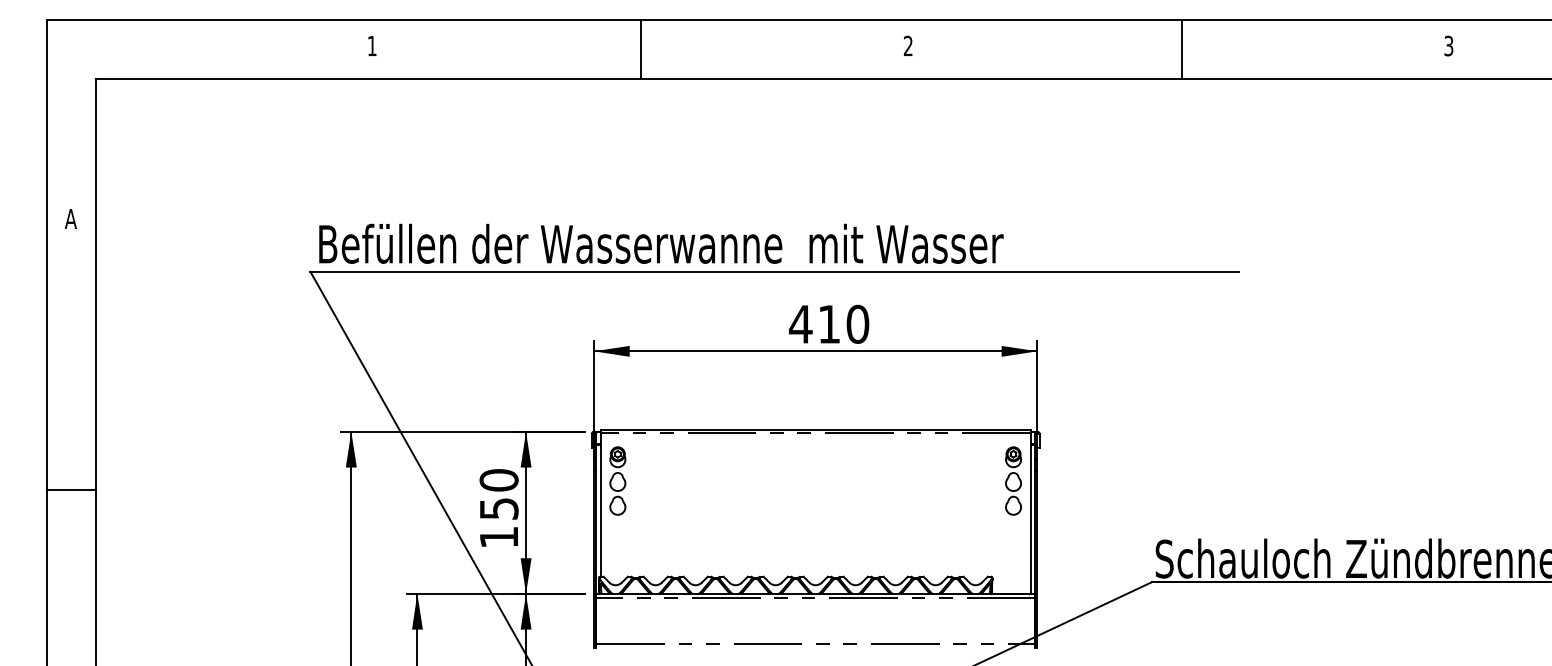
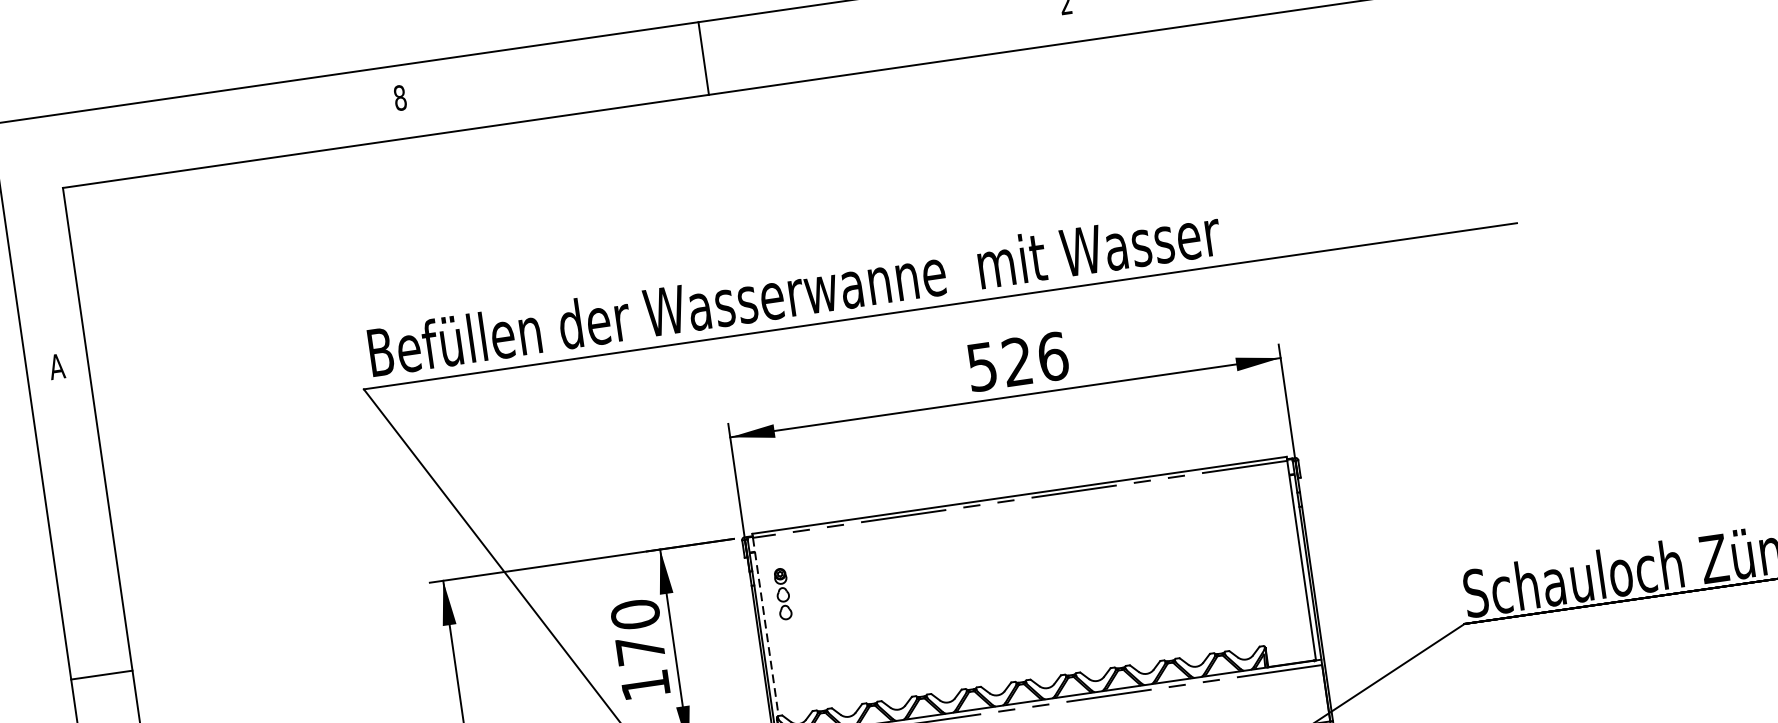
text: (371, 45) -> (399, 97), 1 -> 8
line: (641, 49) -> (704, 58), moved
text: (829, 323) -> (1017, 360), 410 -> 526
part: (617, 480) -> (782, 593), size x0.6
part: (1013, 480) -> (1274, 522), removed
line: (70, 490) -> (100, 675), moved
line: (600, 504) -> (765, 626), solid -> dashed
text: (499, 508) -> (640, 649), 150 -> 170

